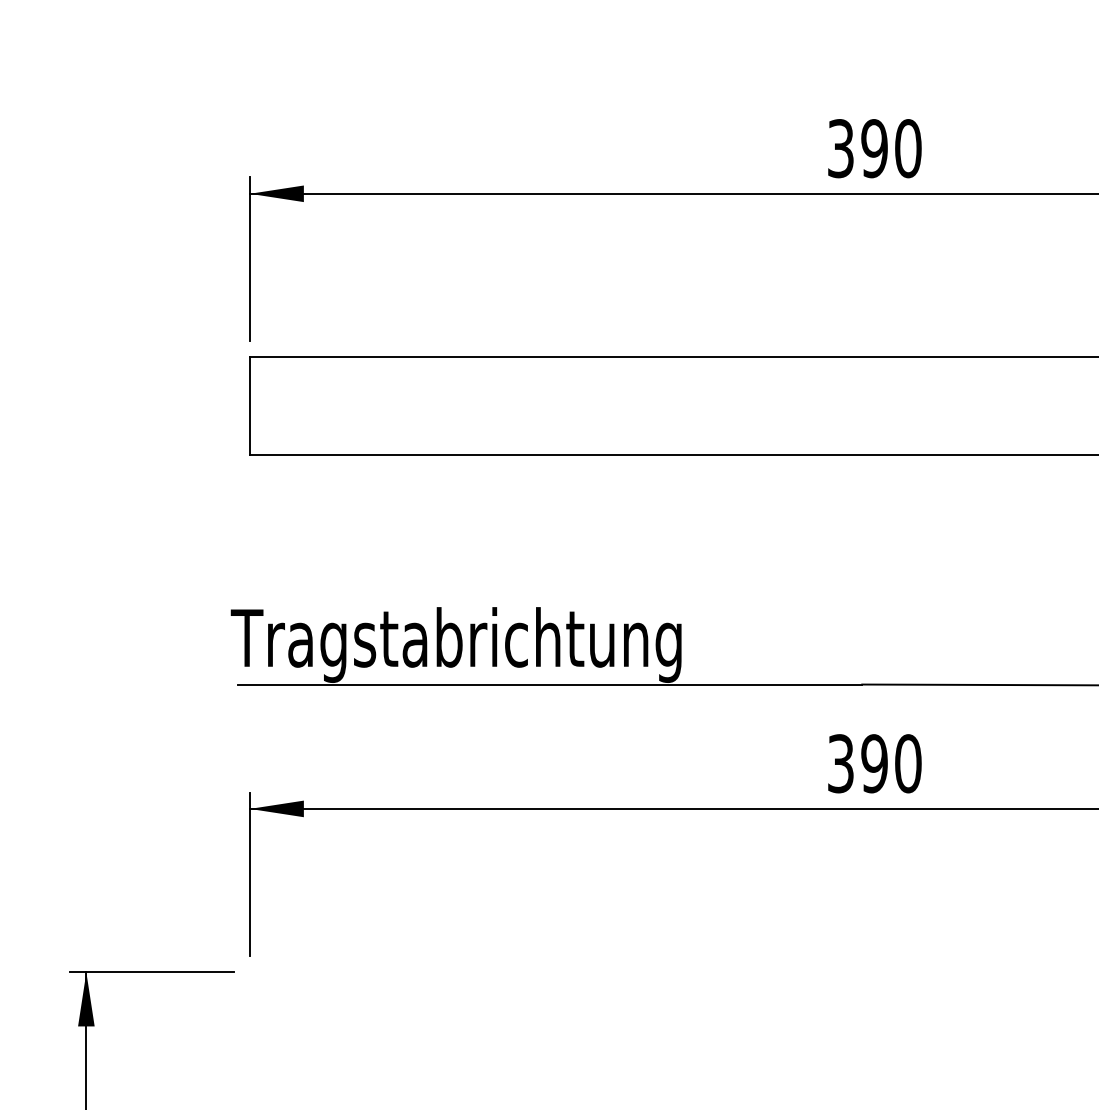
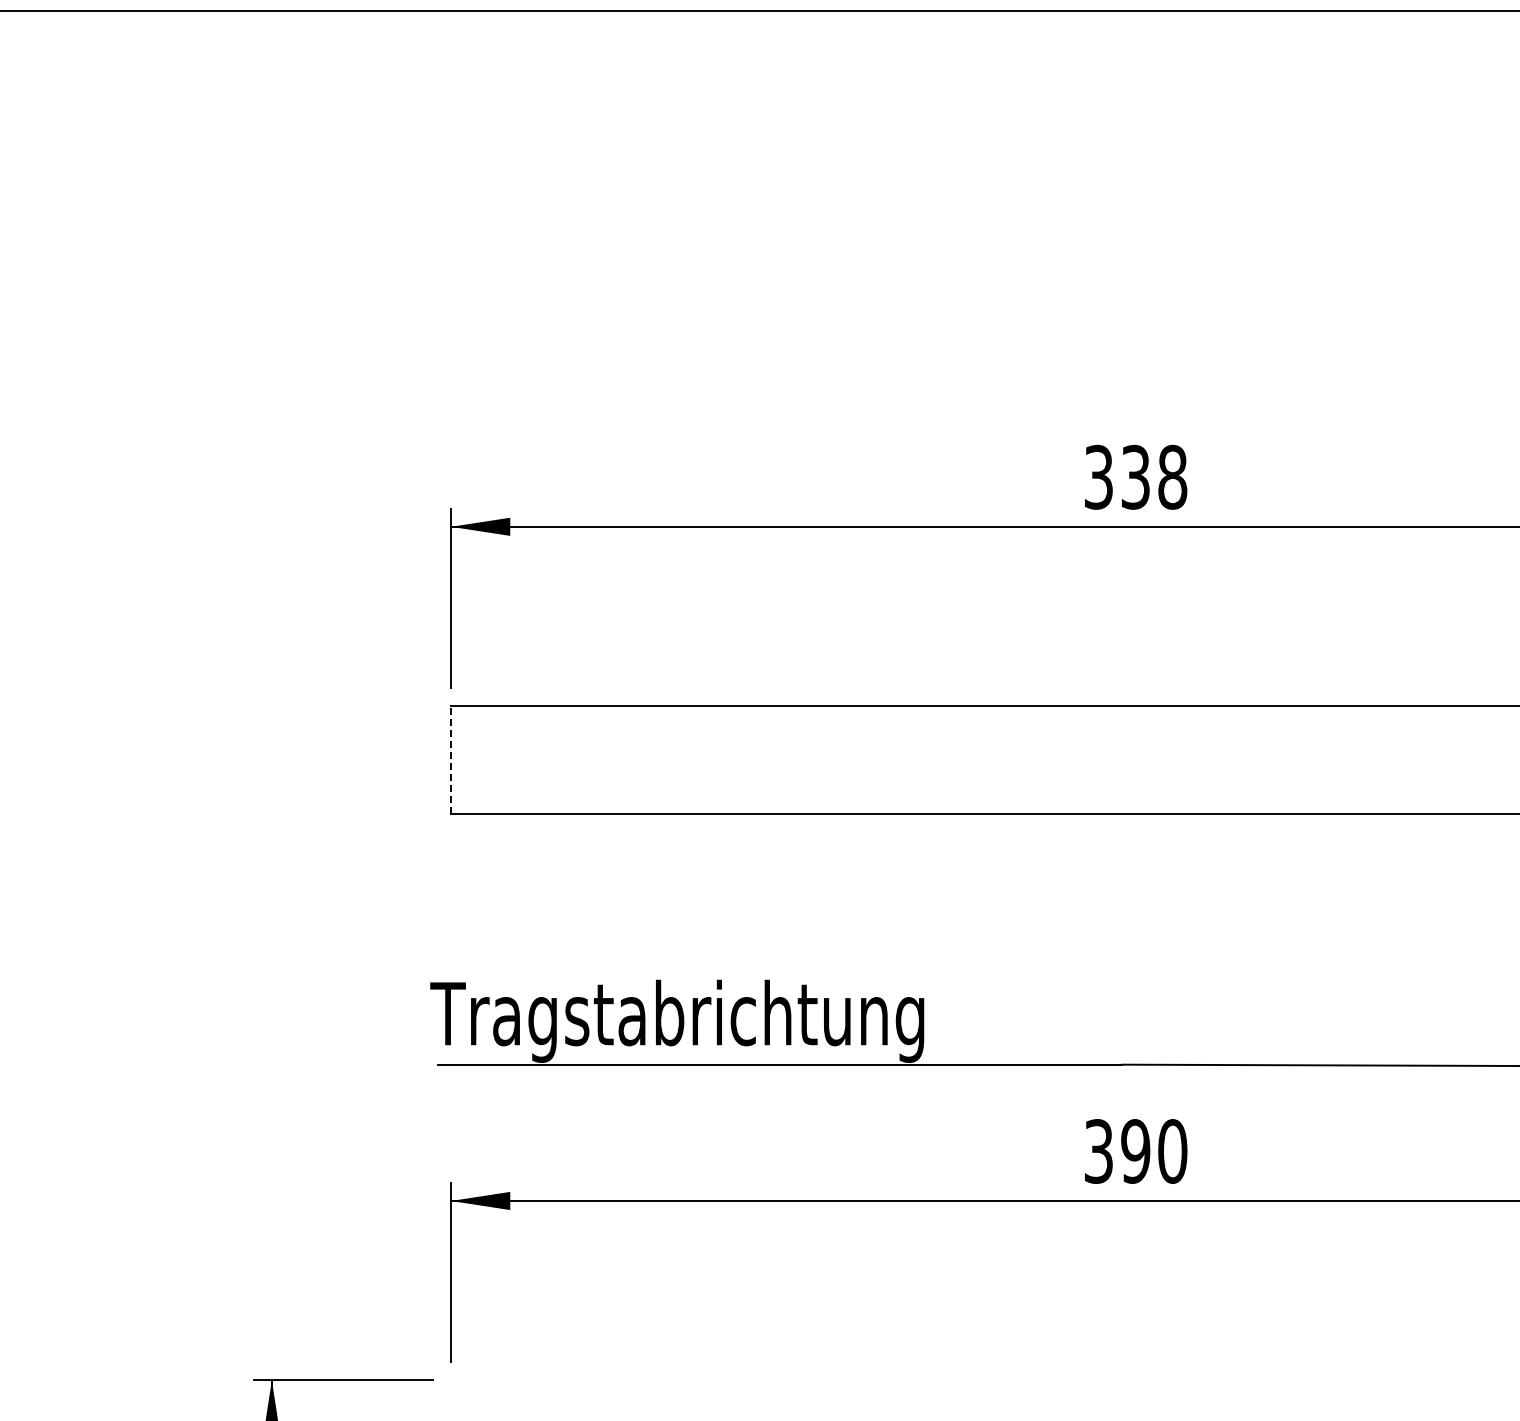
text: (891, 148) -> (1154, 477), 390 -> 338
line: (250, 406) -> (451, 759), solid -> dashed

